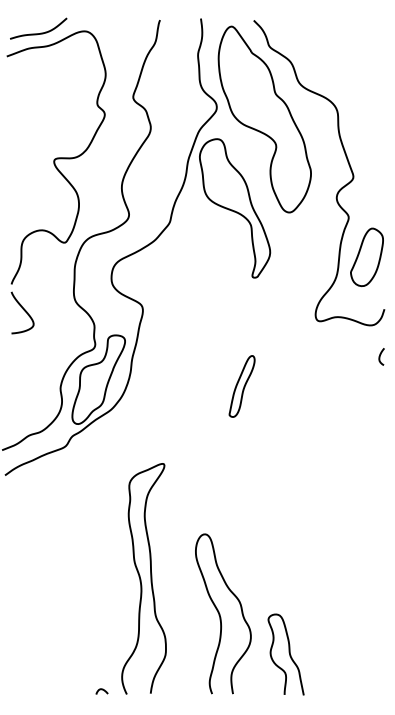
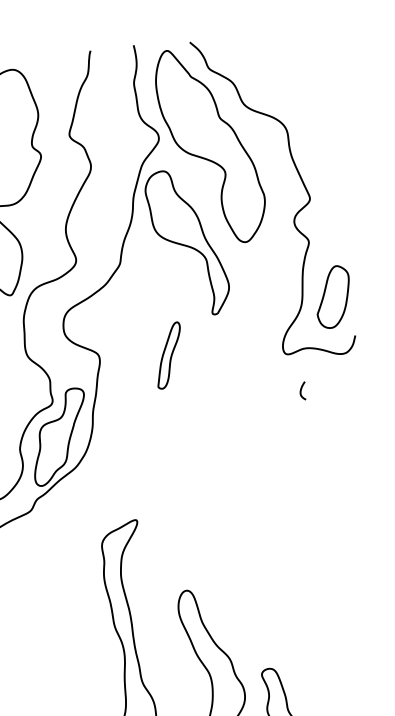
part: (366, 256) -> (332, 296), moved
curve: (380, 356) -> (301, 390), moved
part: (241, 386) -> (168, 355), moved

